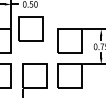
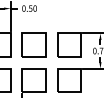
part: (30, 28) -> (33, 44), moved

